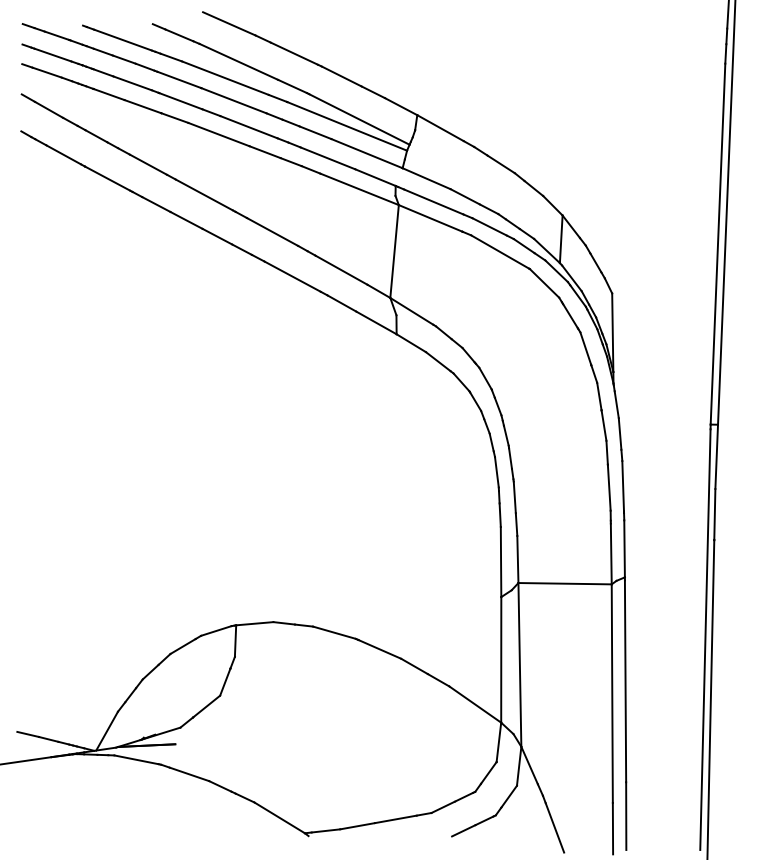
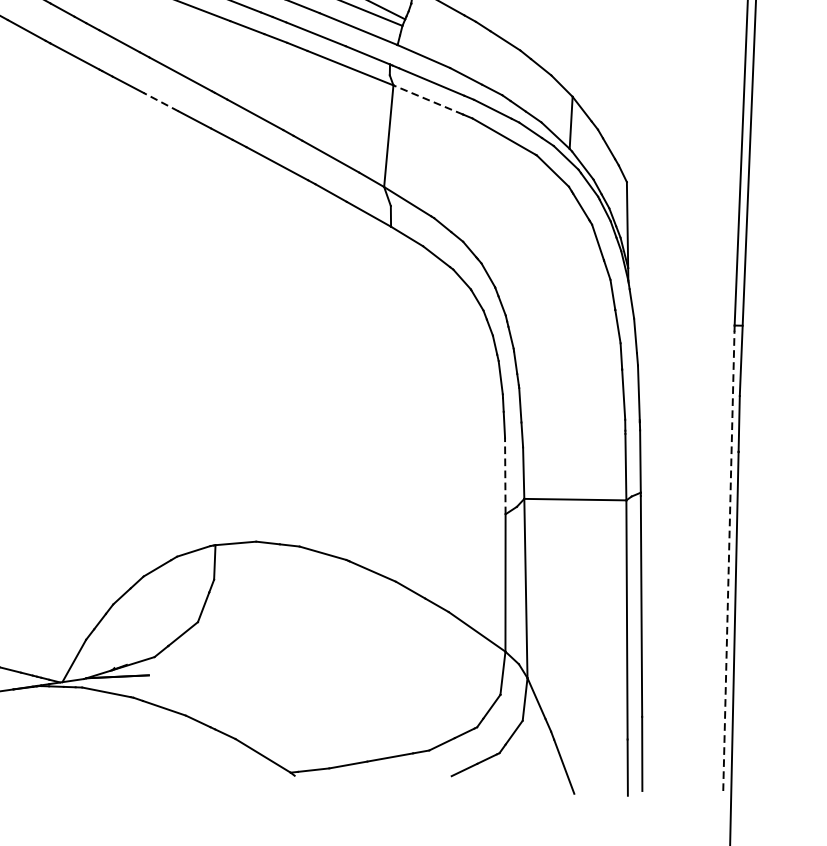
line: (430, 218) -> (428, 100), solid -> dashed
line: (186, 220) -> (161, 102), solid -> dashed
line: (501, 561) -> (505, 475), solid -> dashed
line: (705, 639) -> (728, 560), solid -> dashed

